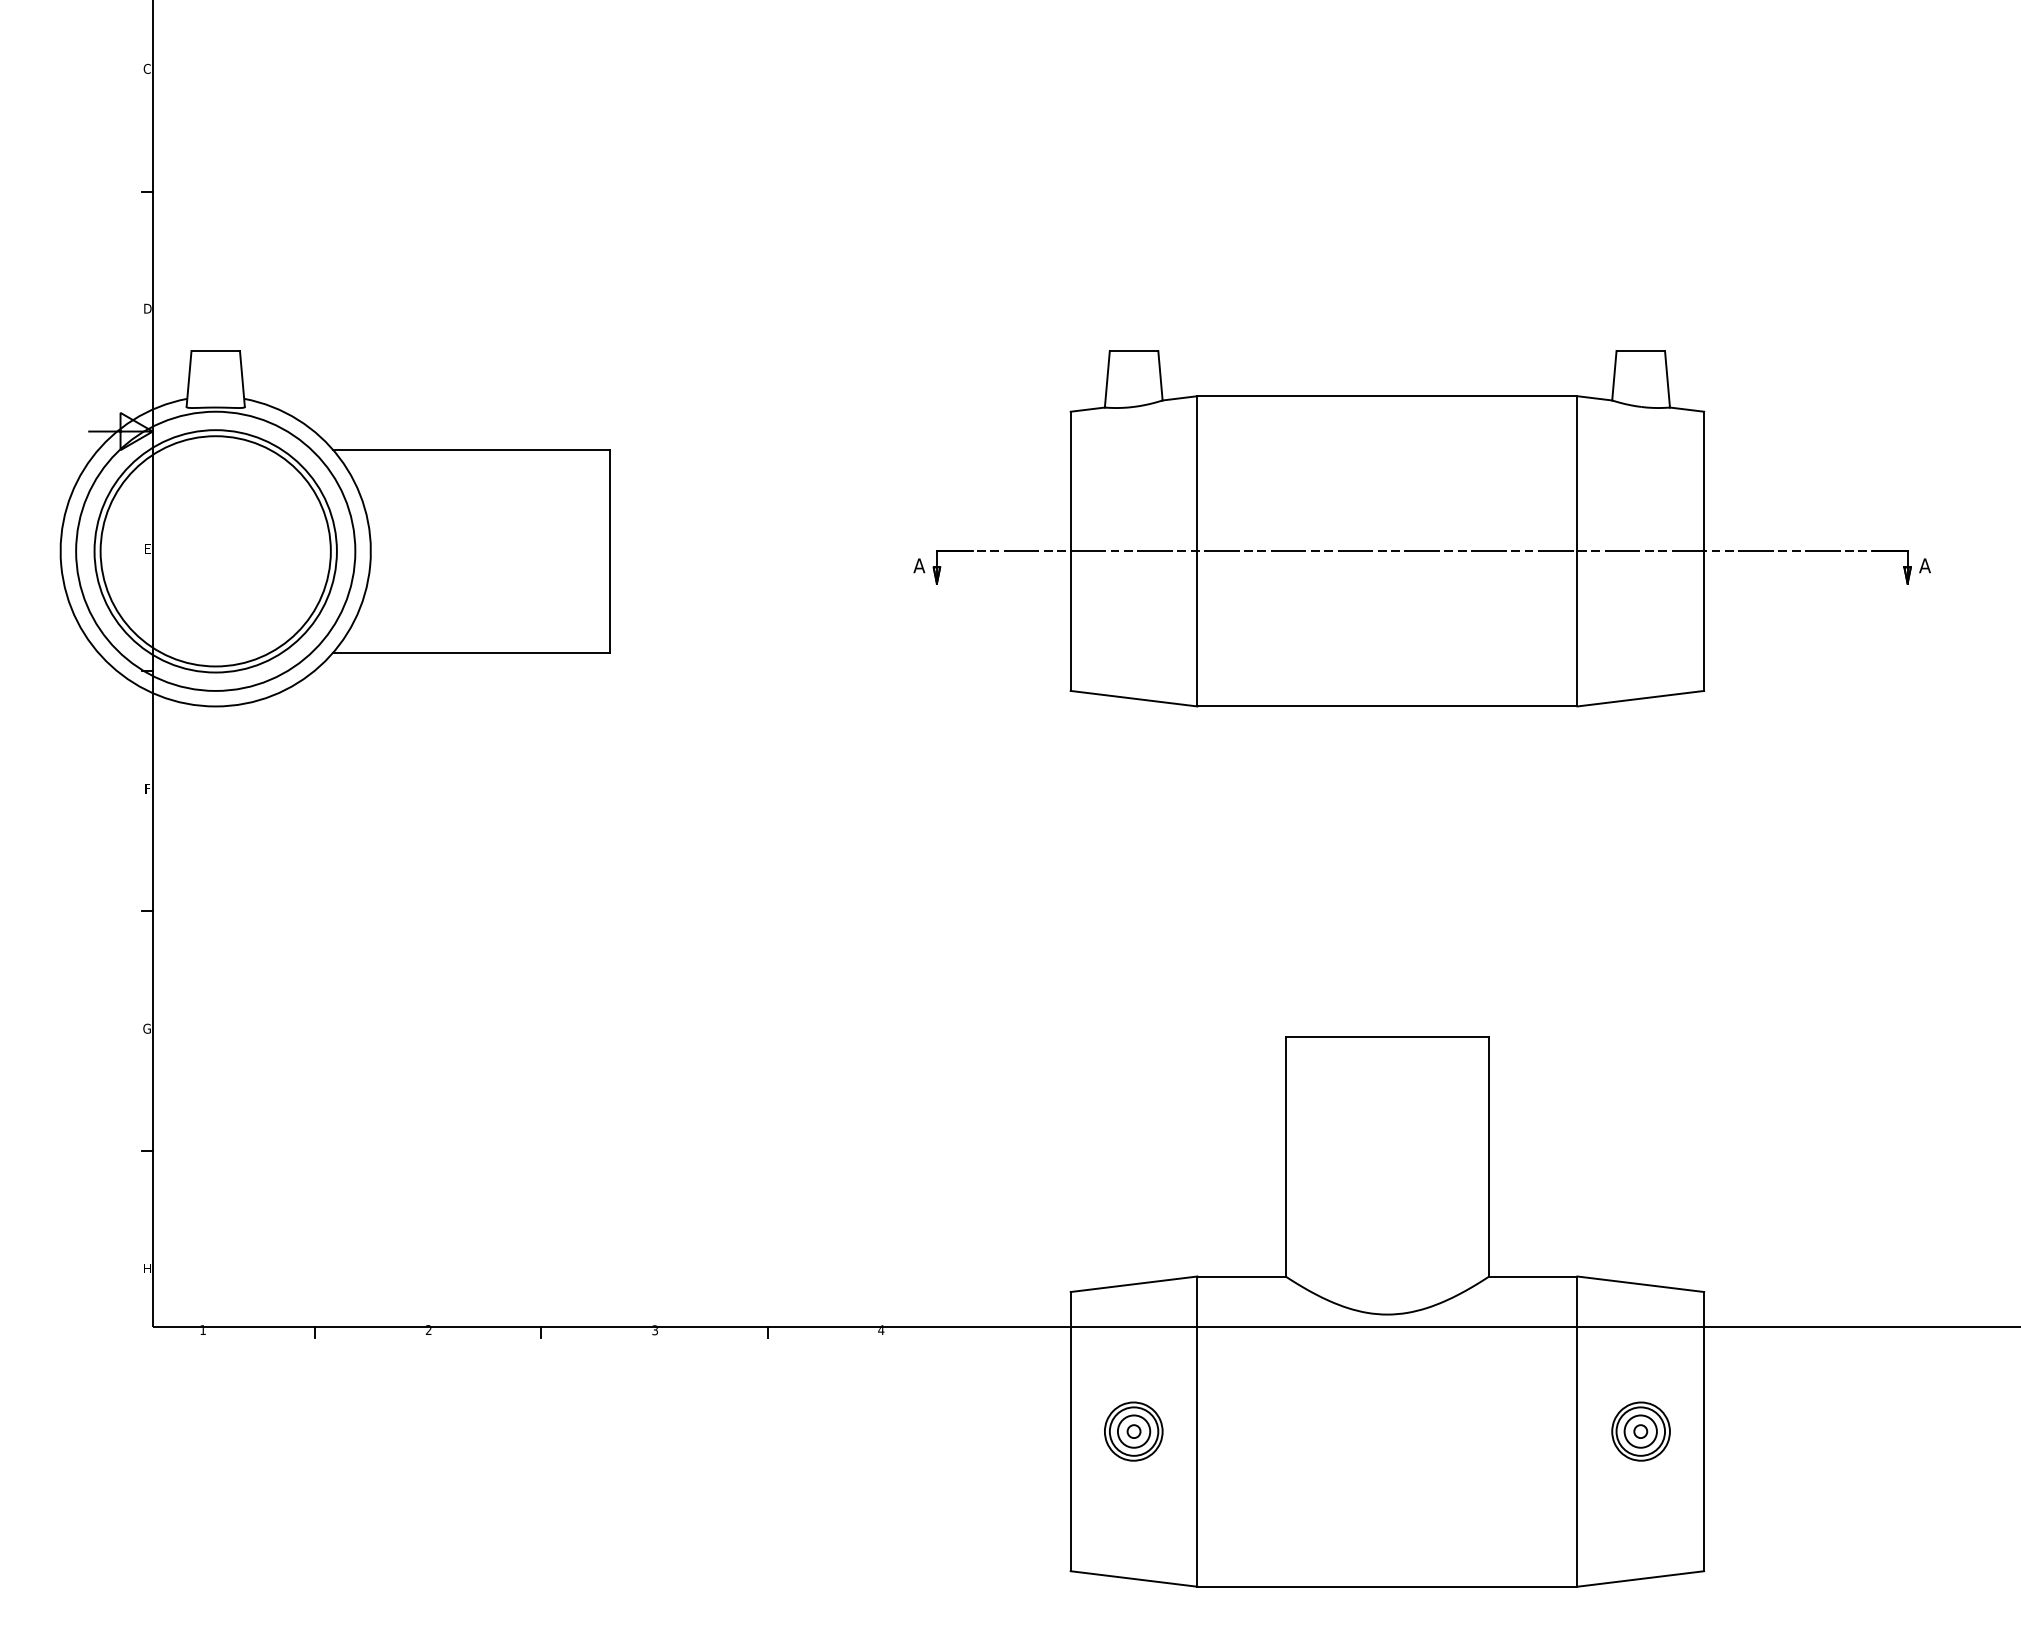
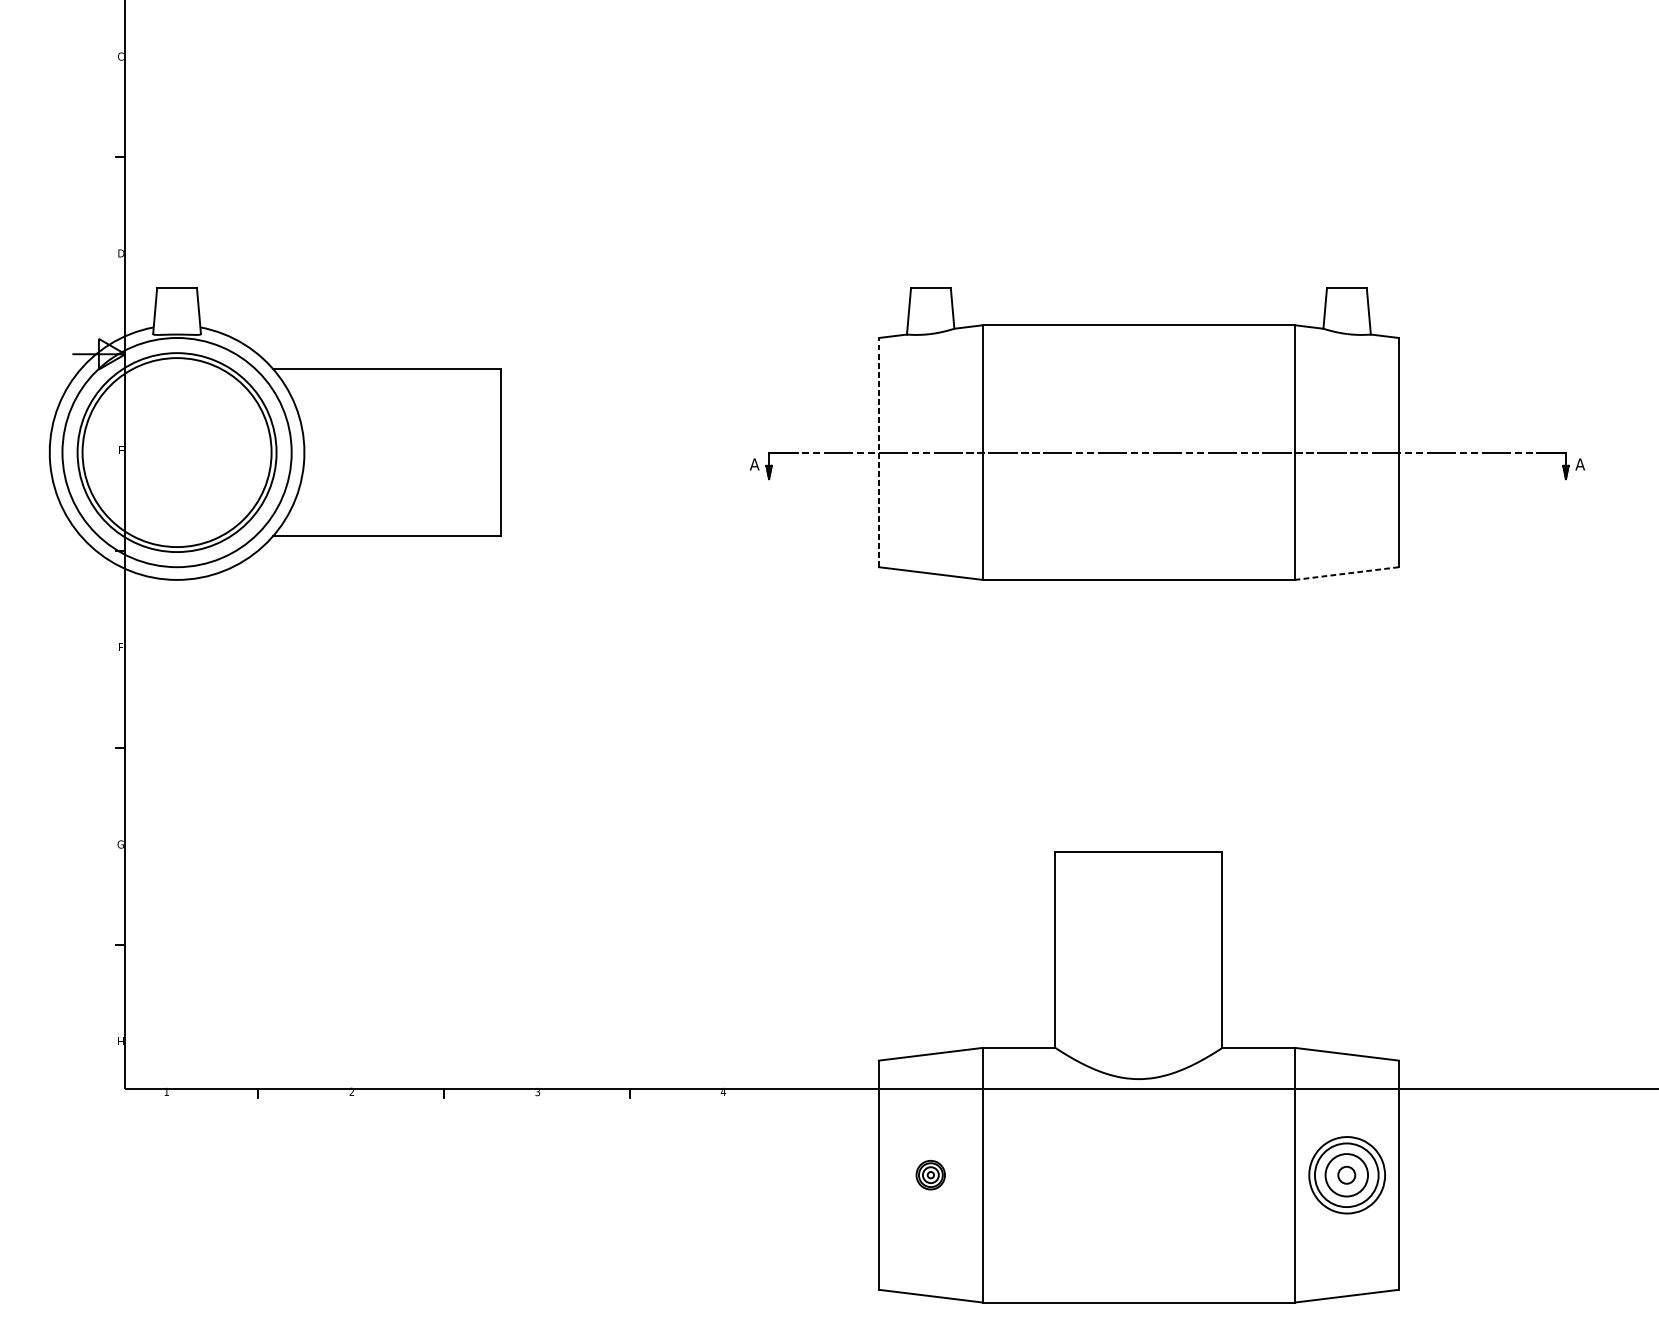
line: (1070, 551) -> (878, 452), solid -> dashed
line: (1640, 698) -> (1346, 573), solid -> dashed
part: (1133, 1431) -> (930, 1175), size x0.6
part: (1640, 1431) -> (1346, 1175), size x1.6

